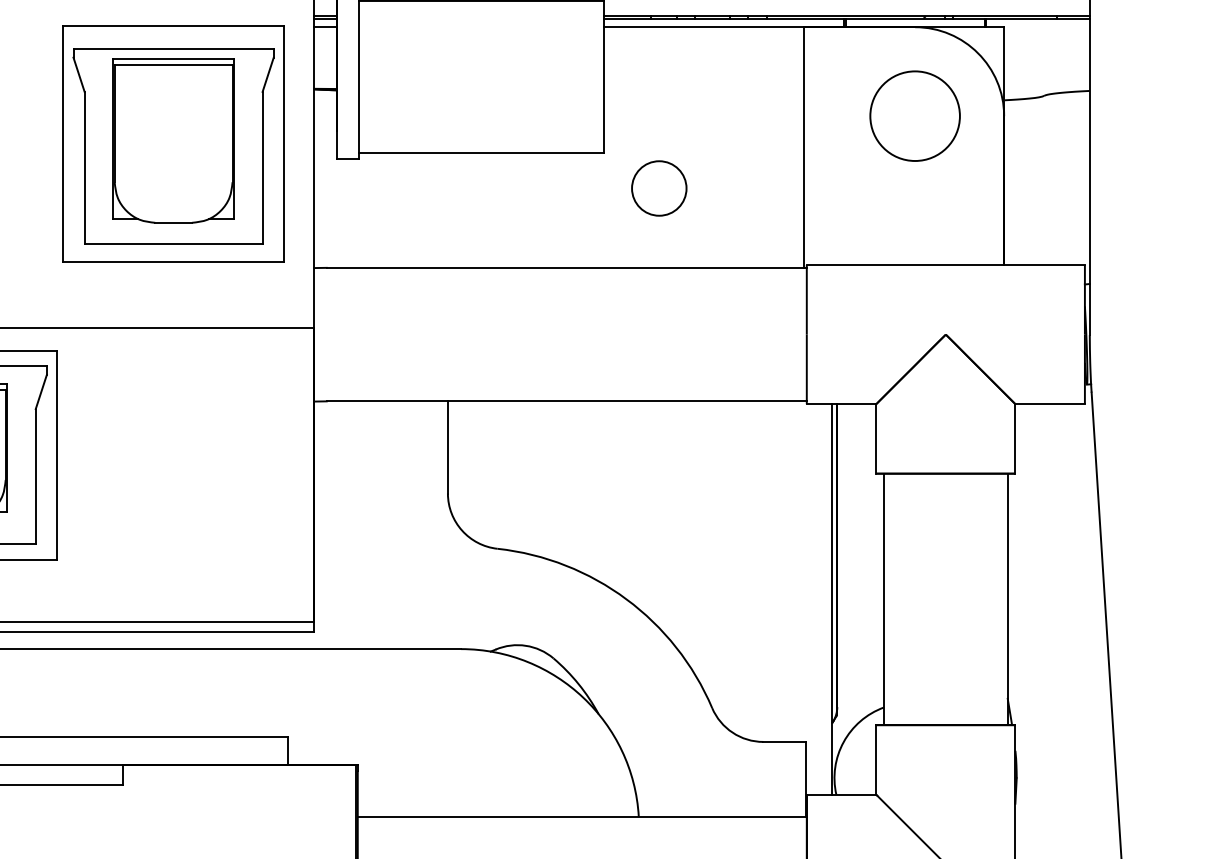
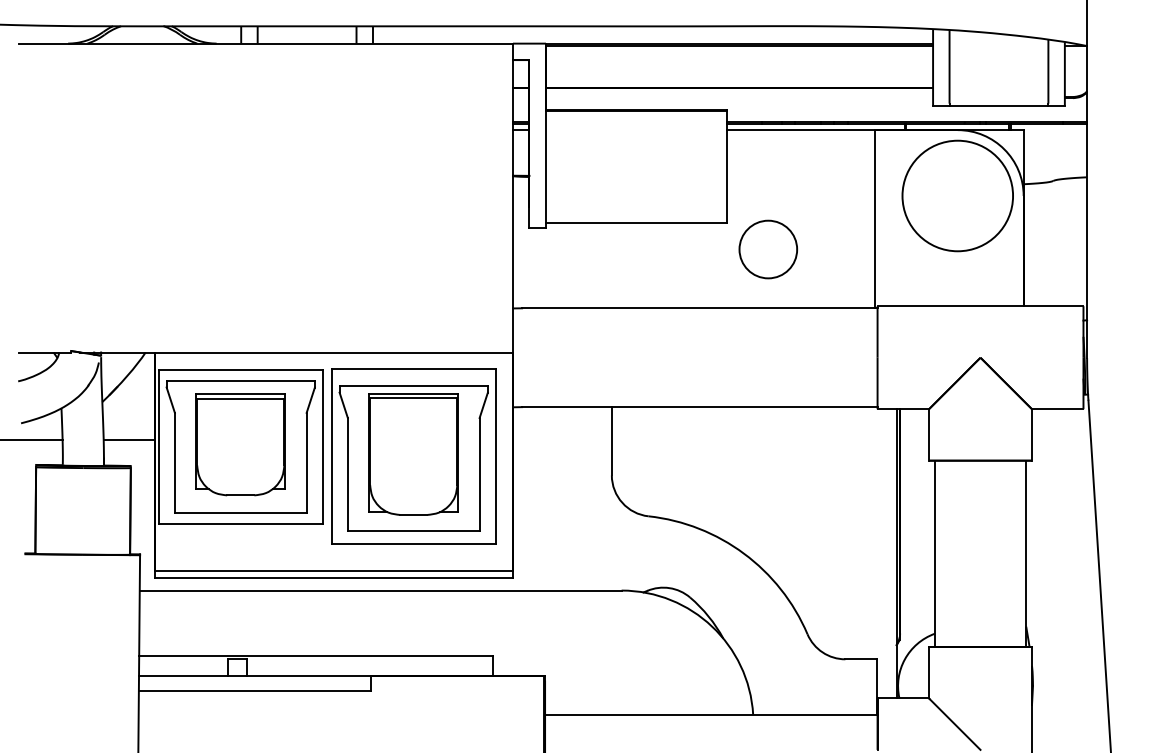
circle: (914, 115) -> (957, 195), size x1.67
part: (173, 143) -> (413, 456), moved
circle: (659, 188) -> (768, 249), size x1.43

